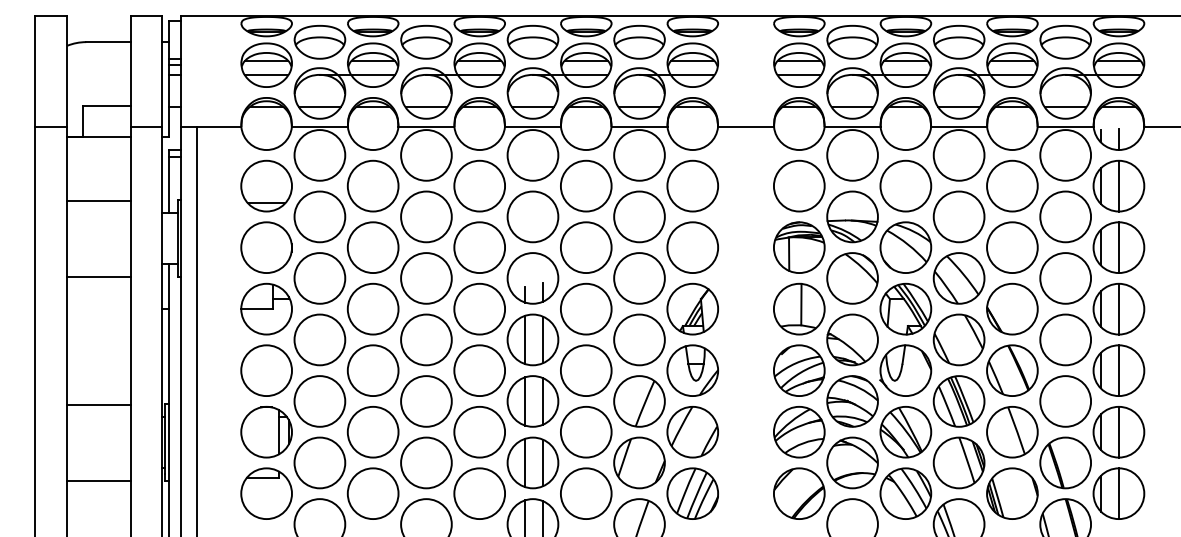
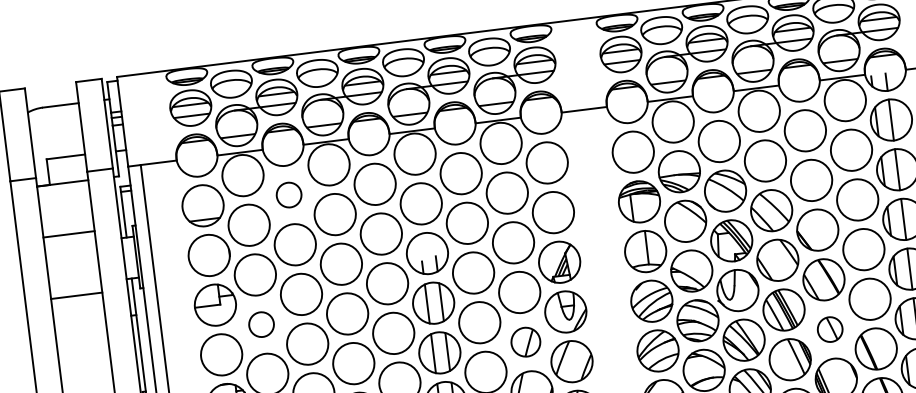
circle: (372, 185) -> (288, 194), size x0.6
circle: (319, 339) -> (261, 324), size x0.6
part: (639, 401) -> (525, 342), size x0.7
part: (1012, 432) -> (830, 329), size x0.6

